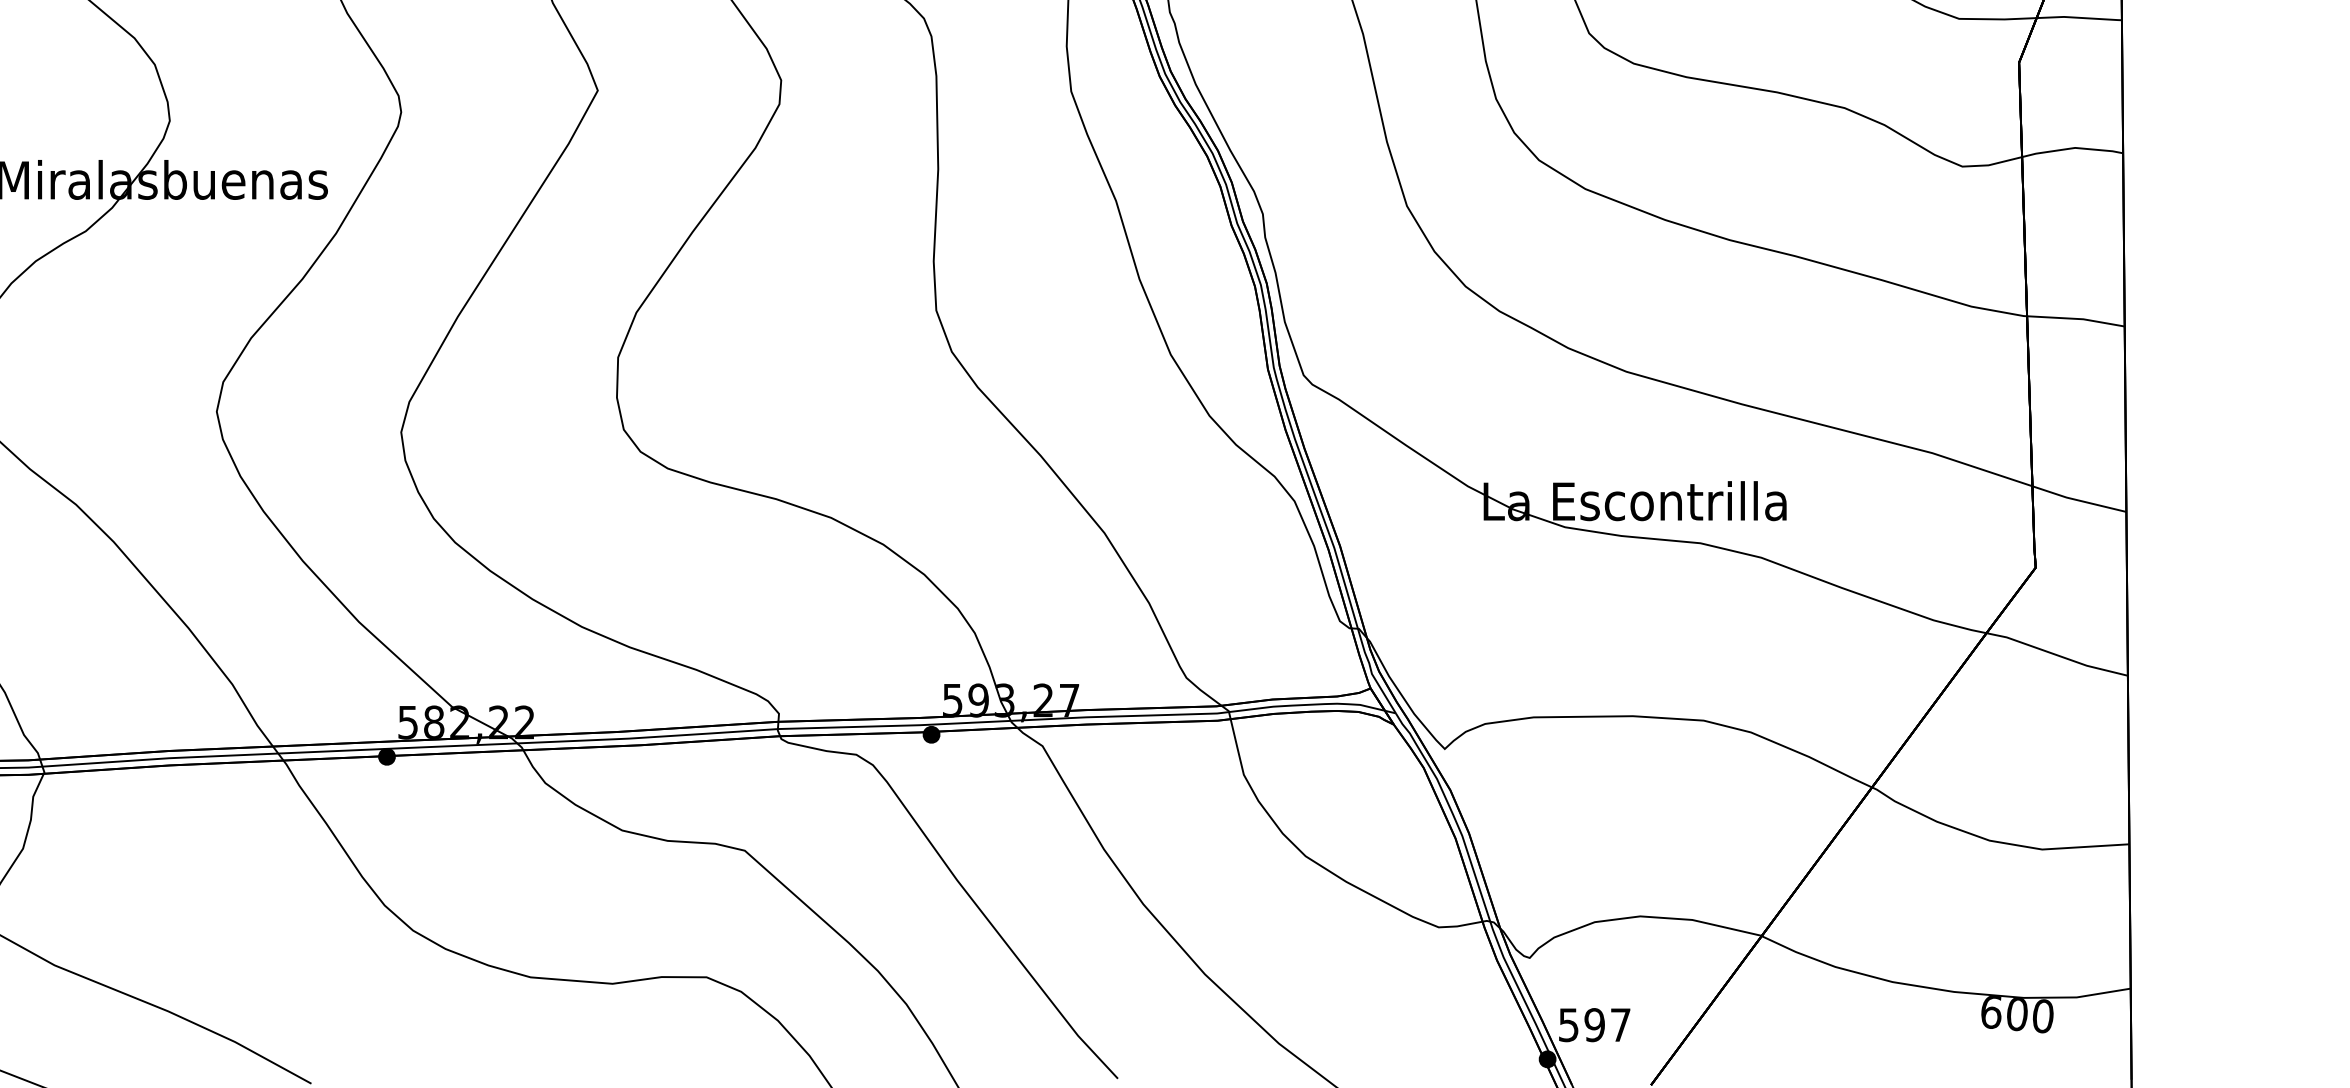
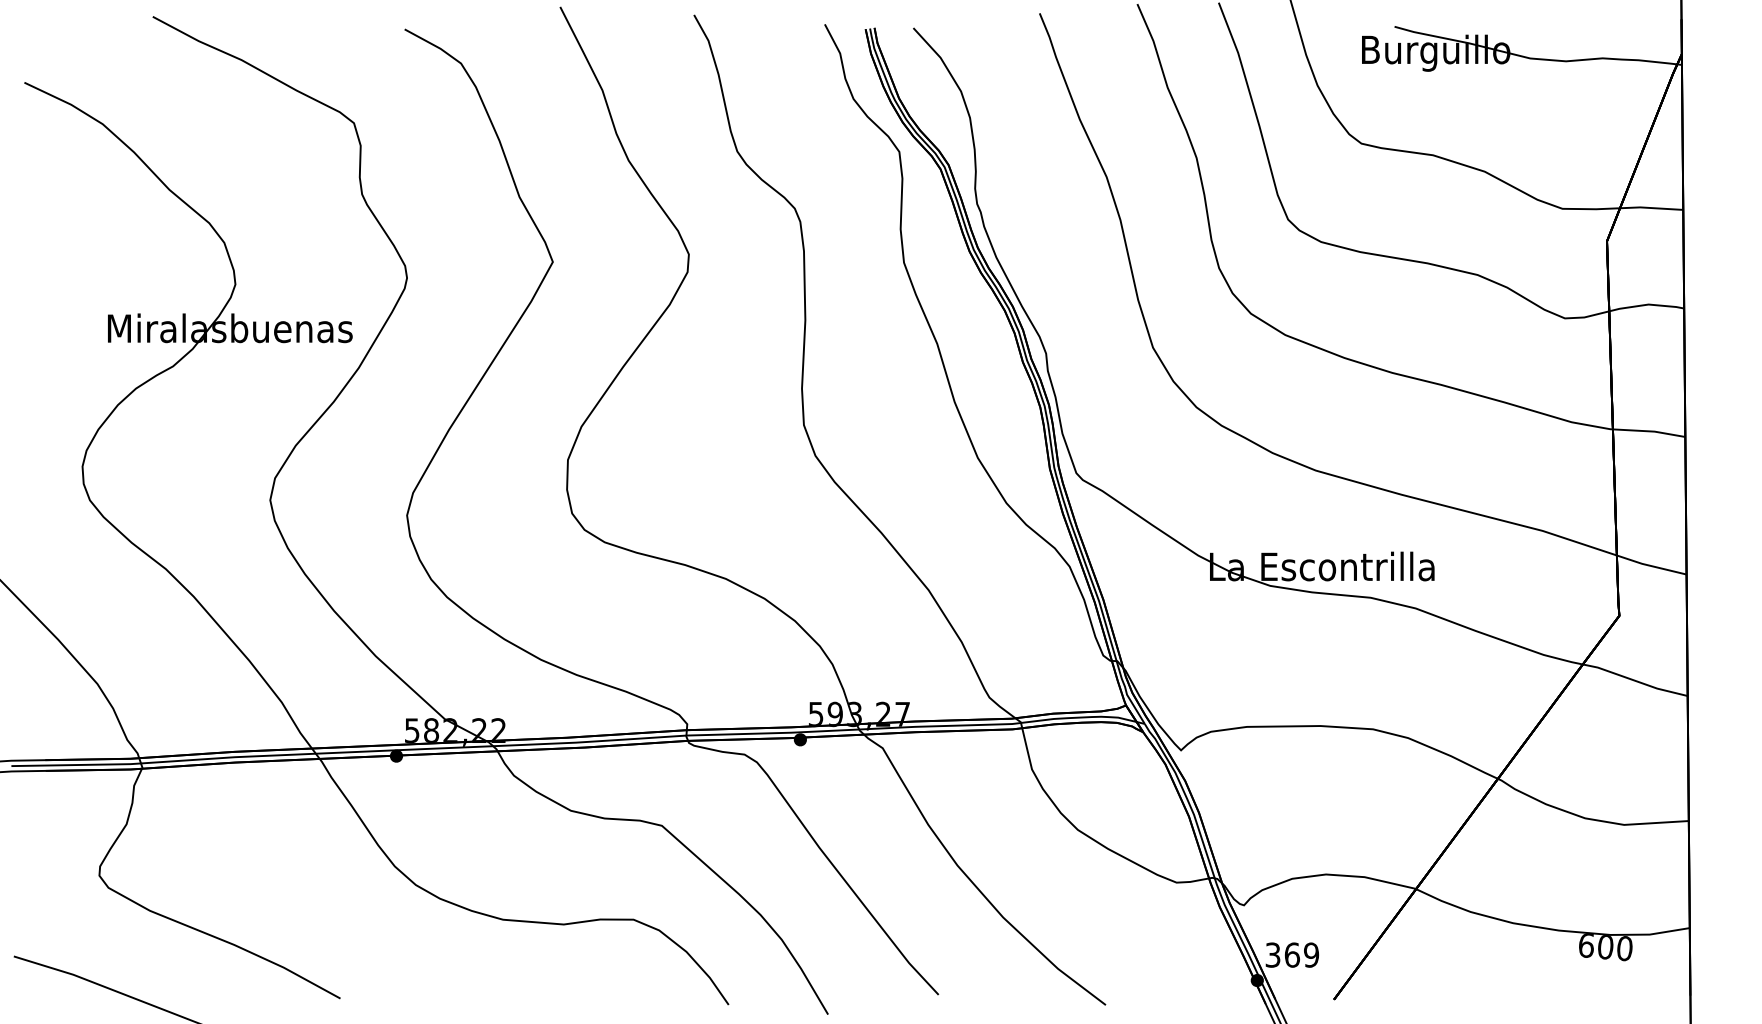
text: (1595, 1024) -> (1292, 954), 597 -> 369

